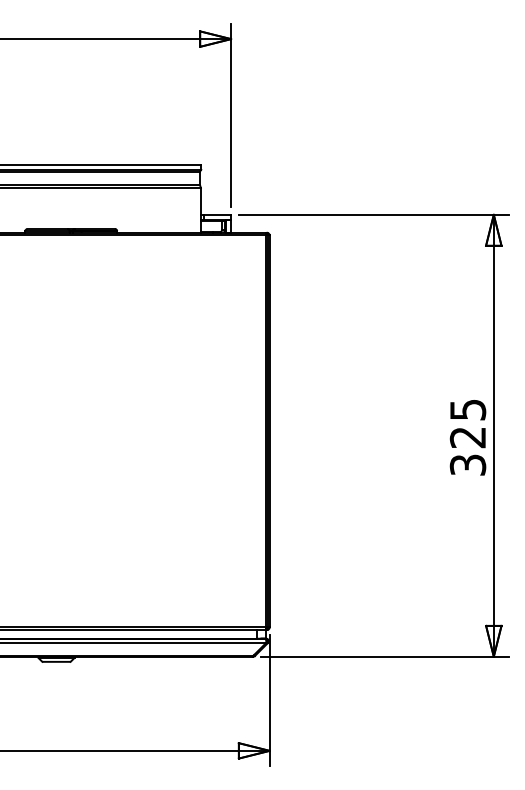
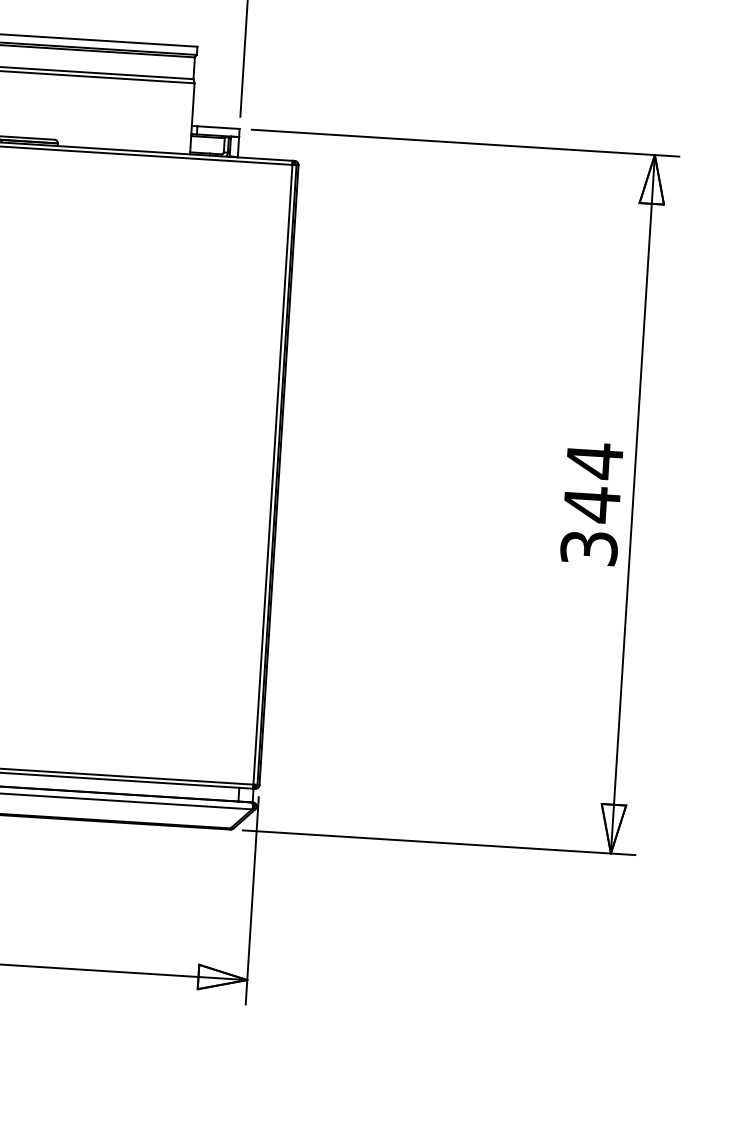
text: (467, 423) -> (592, 482), 325 -> 344

